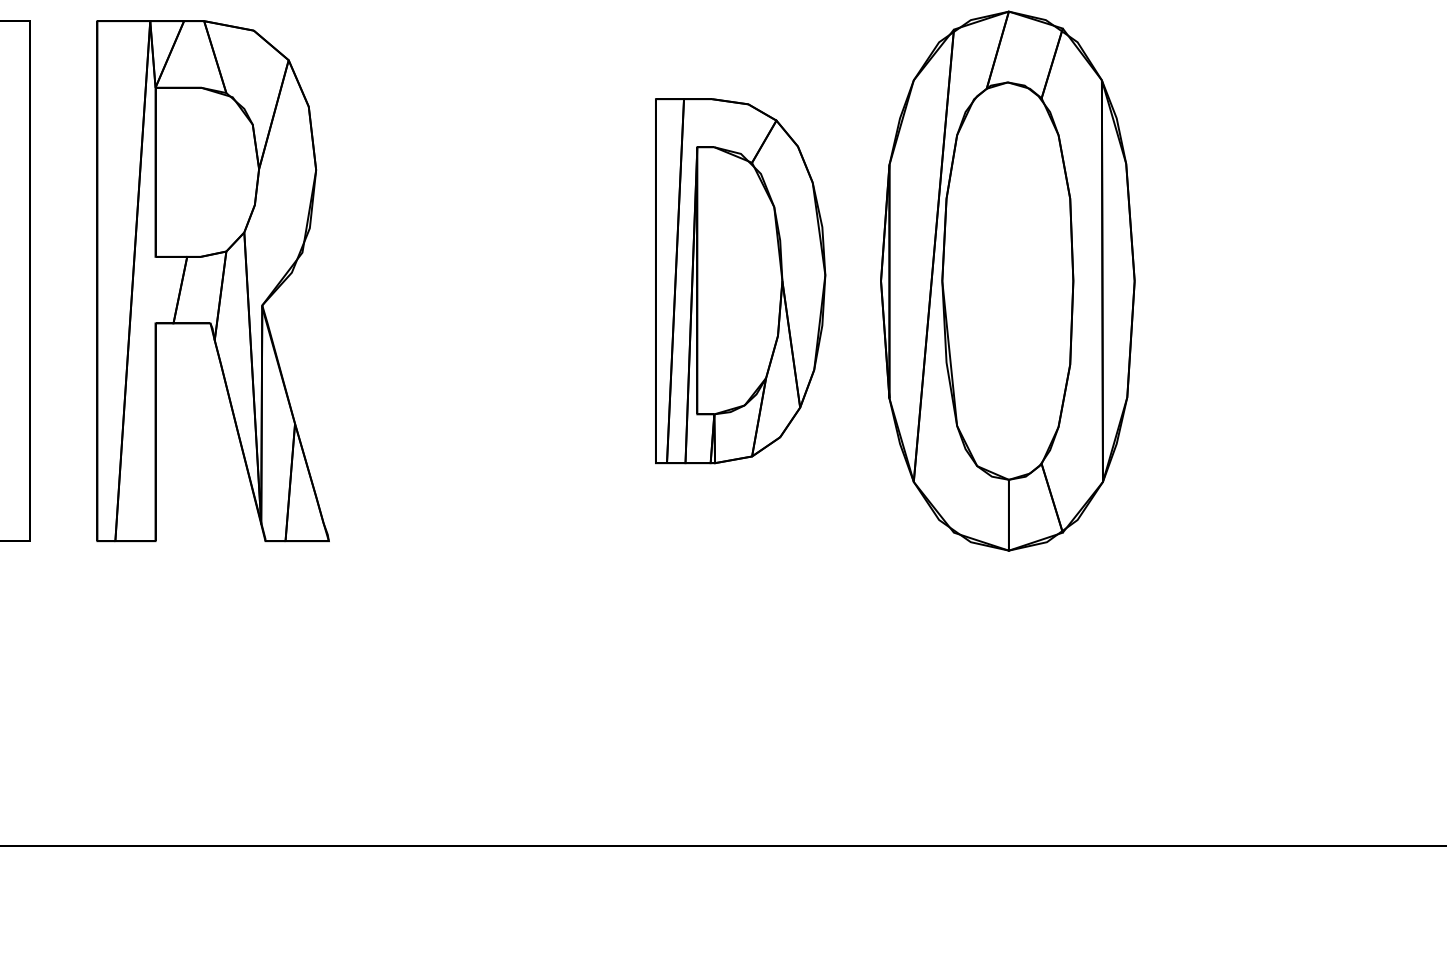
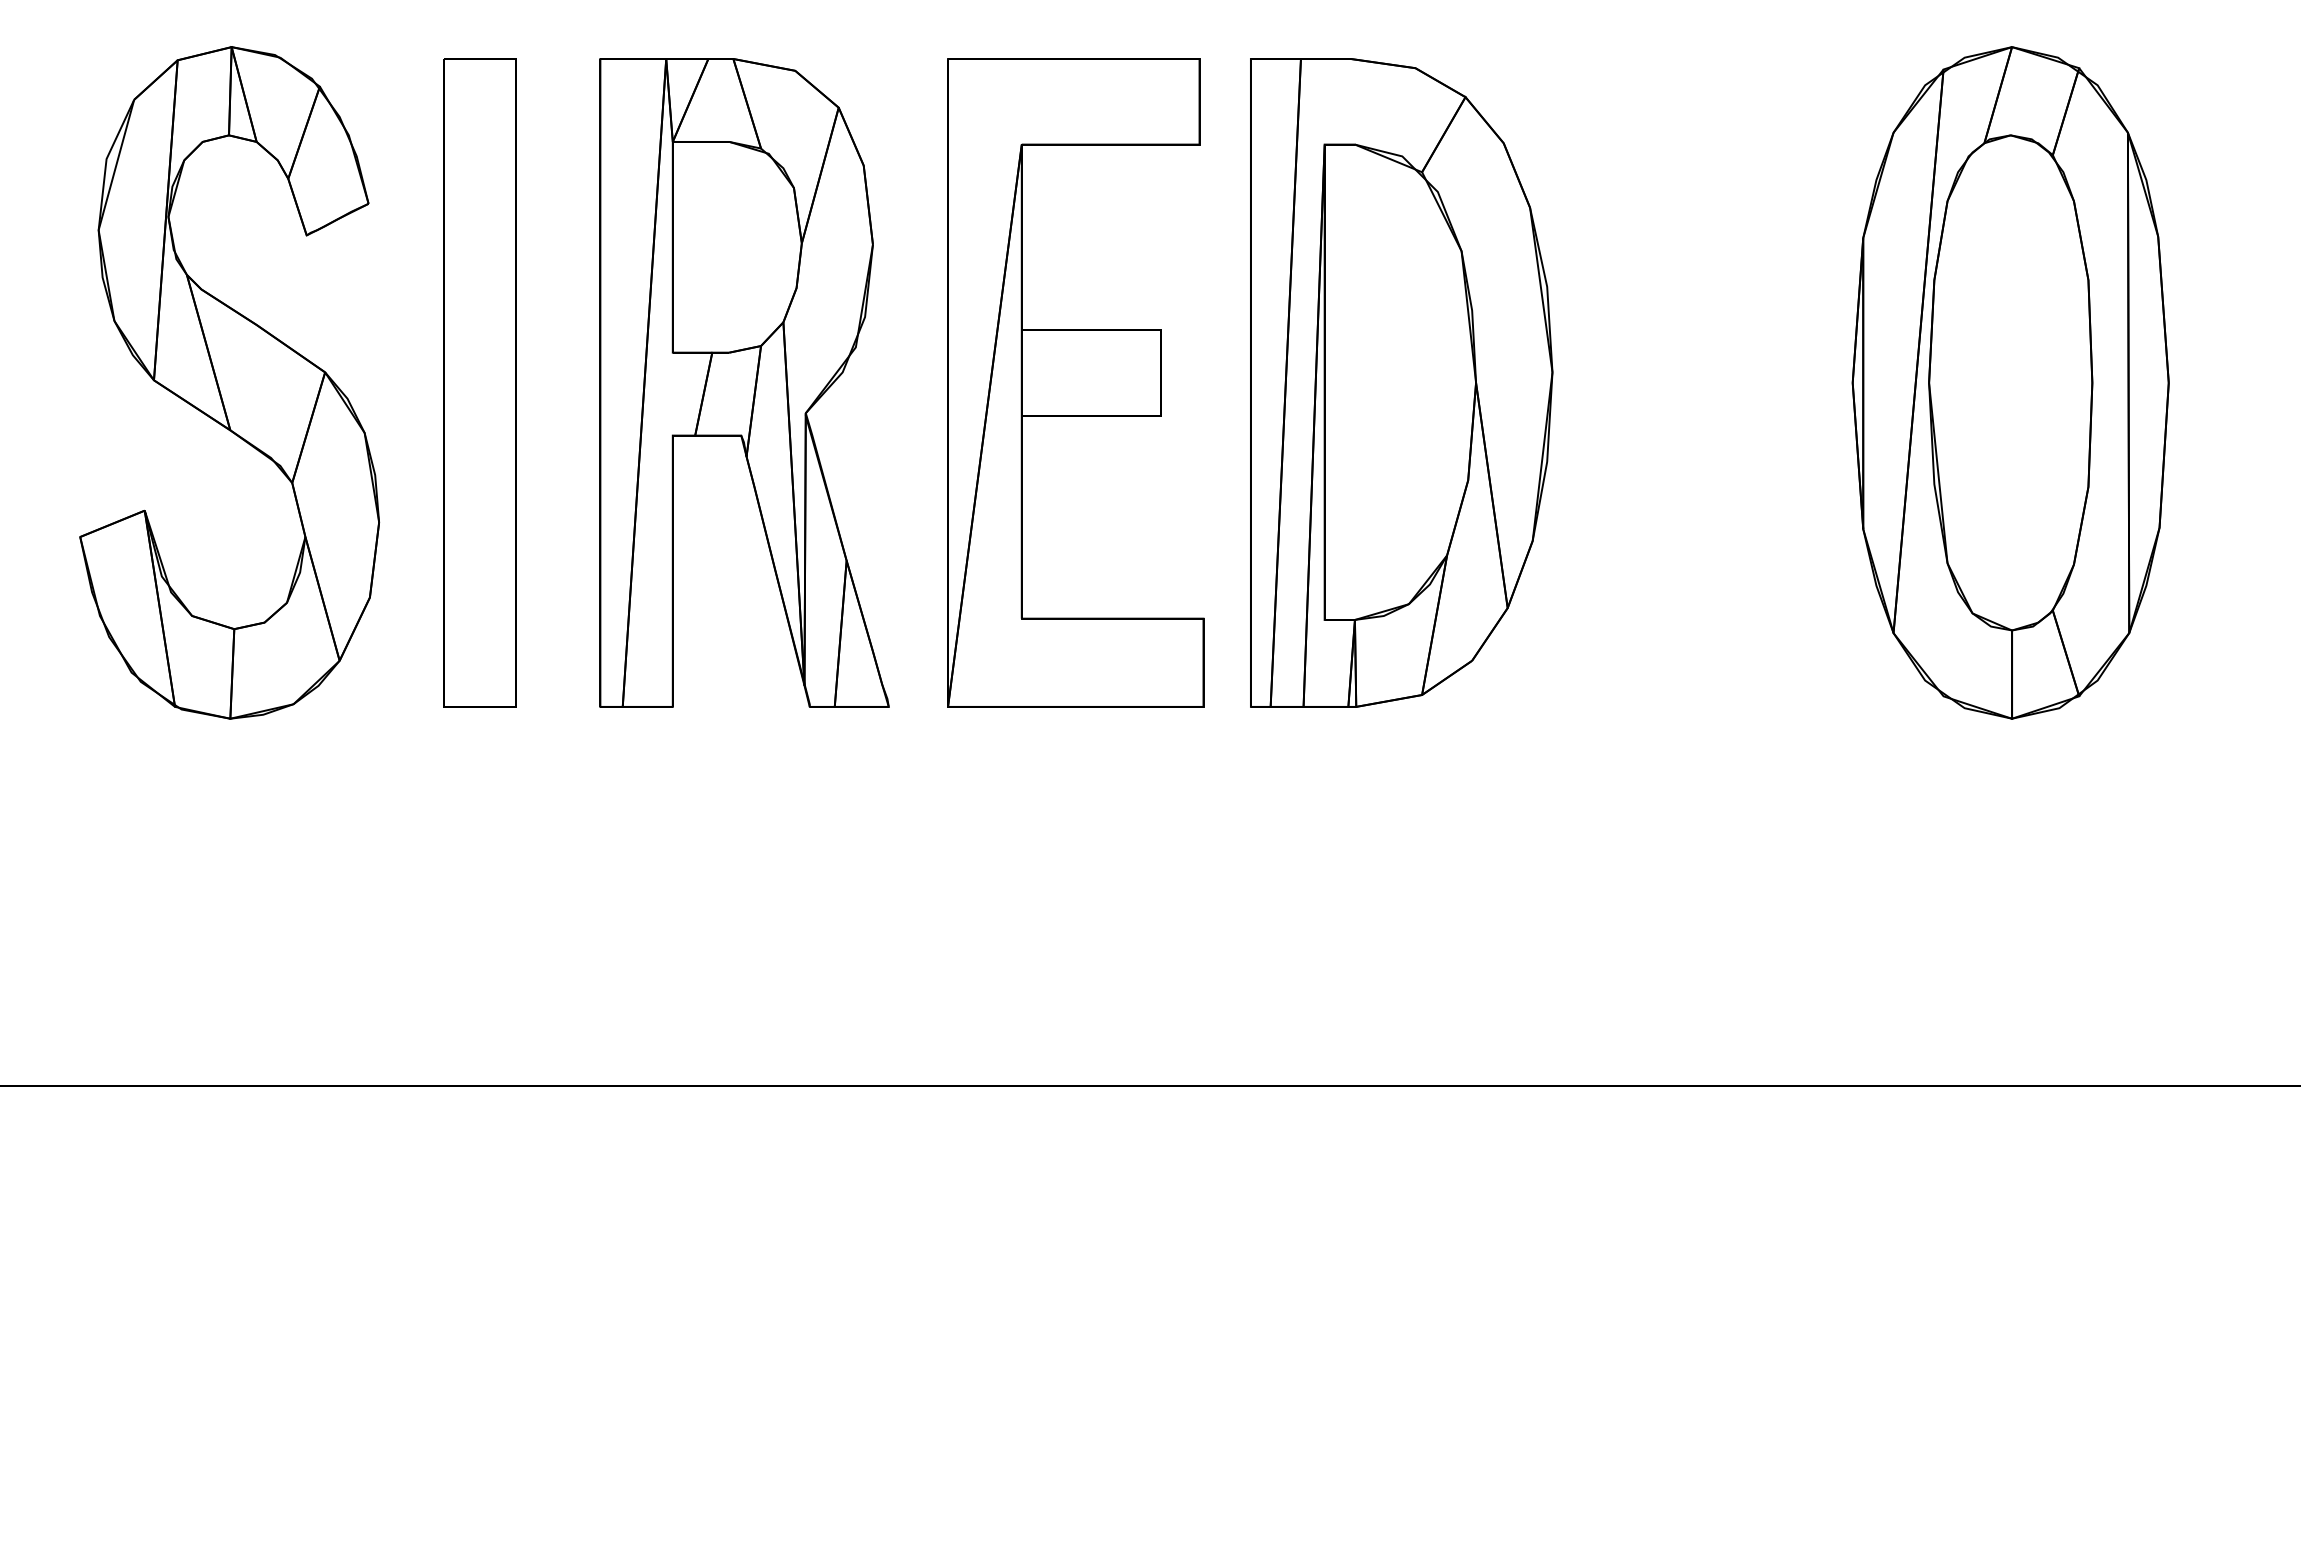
part: (478, 280) -> (1075, 382), added
part: (740, 280) -> (1401, 382), size x1.43
part: (1007, 280) -> (2010, 382), moved

